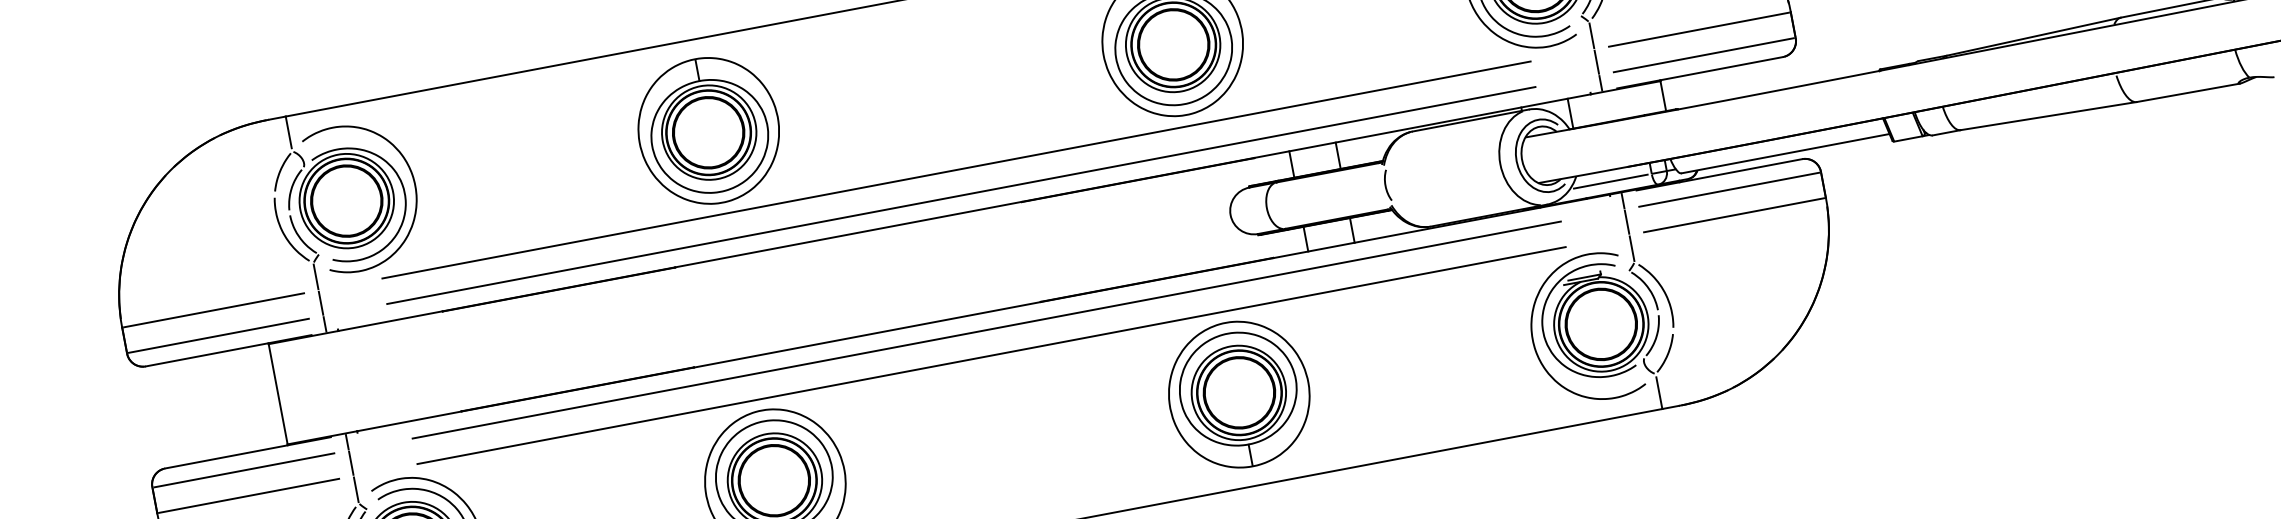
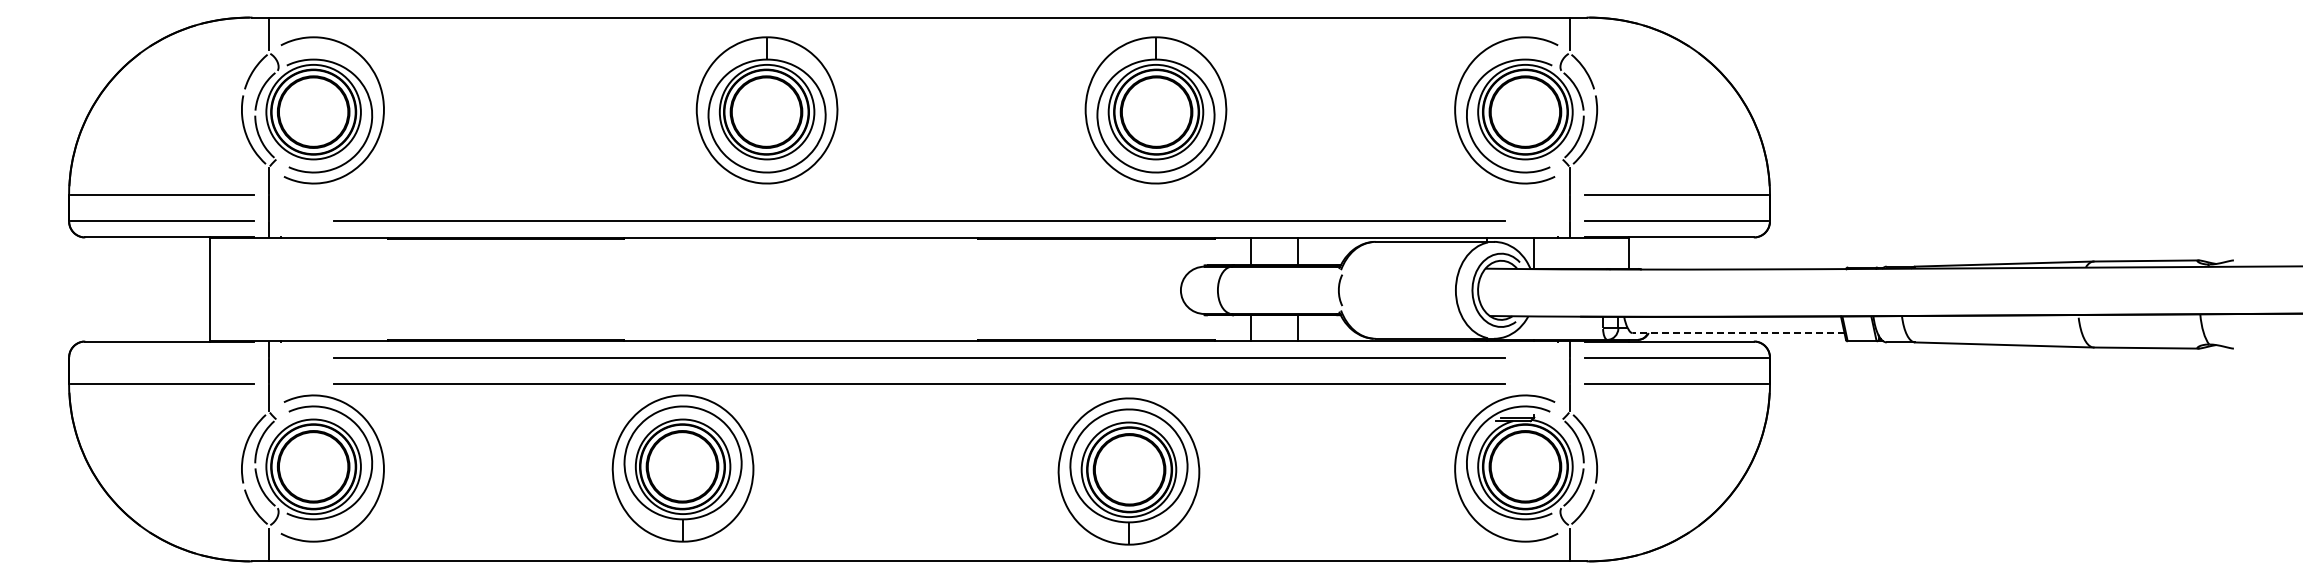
part: (708, 131) -> (766, 110), moved
line: (1785, 154) -> (1738, 333), solid -> dashed
line: (956, 169) -> (919, 194), removed
line: (1610, 182) -> (1560, 328), removed
part: (1238, 394) -> (1128, 471), moved
line: (244, 470) -> (162, 358), removed

